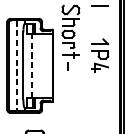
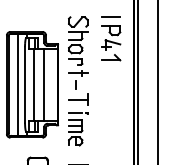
part: (100, 61) -> (111, 37), moved
line: (31, 65) -> (34, 84), dashed -> solid
line: (39, 65) -> (43, 84), added
line: (16, 66) -> (17, 85), dashed -> solid
part: (70, 96) -> (78, 119), added

